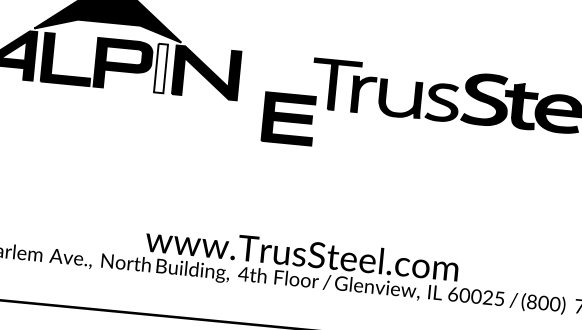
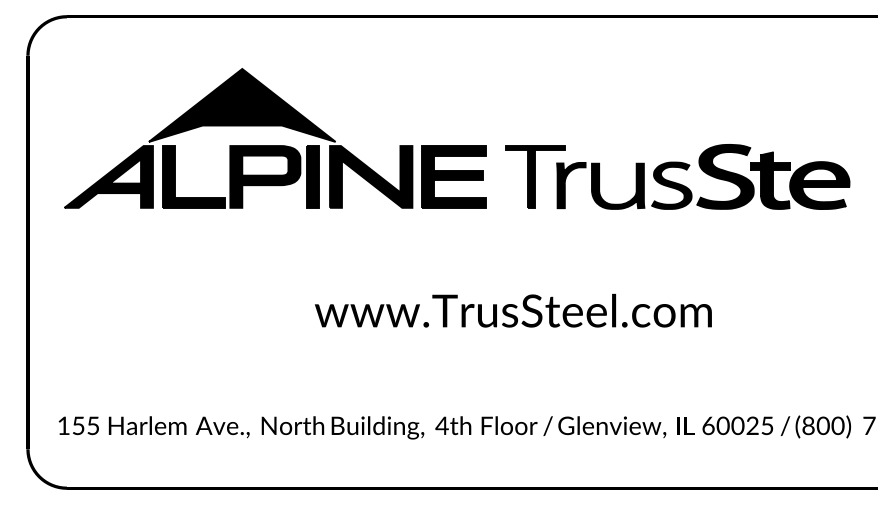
fill: (161, 68) -> (313, 176), added
part: (288, 118) -> (453, 176), moved
text: (302, 253) -> (513, 310), moved

